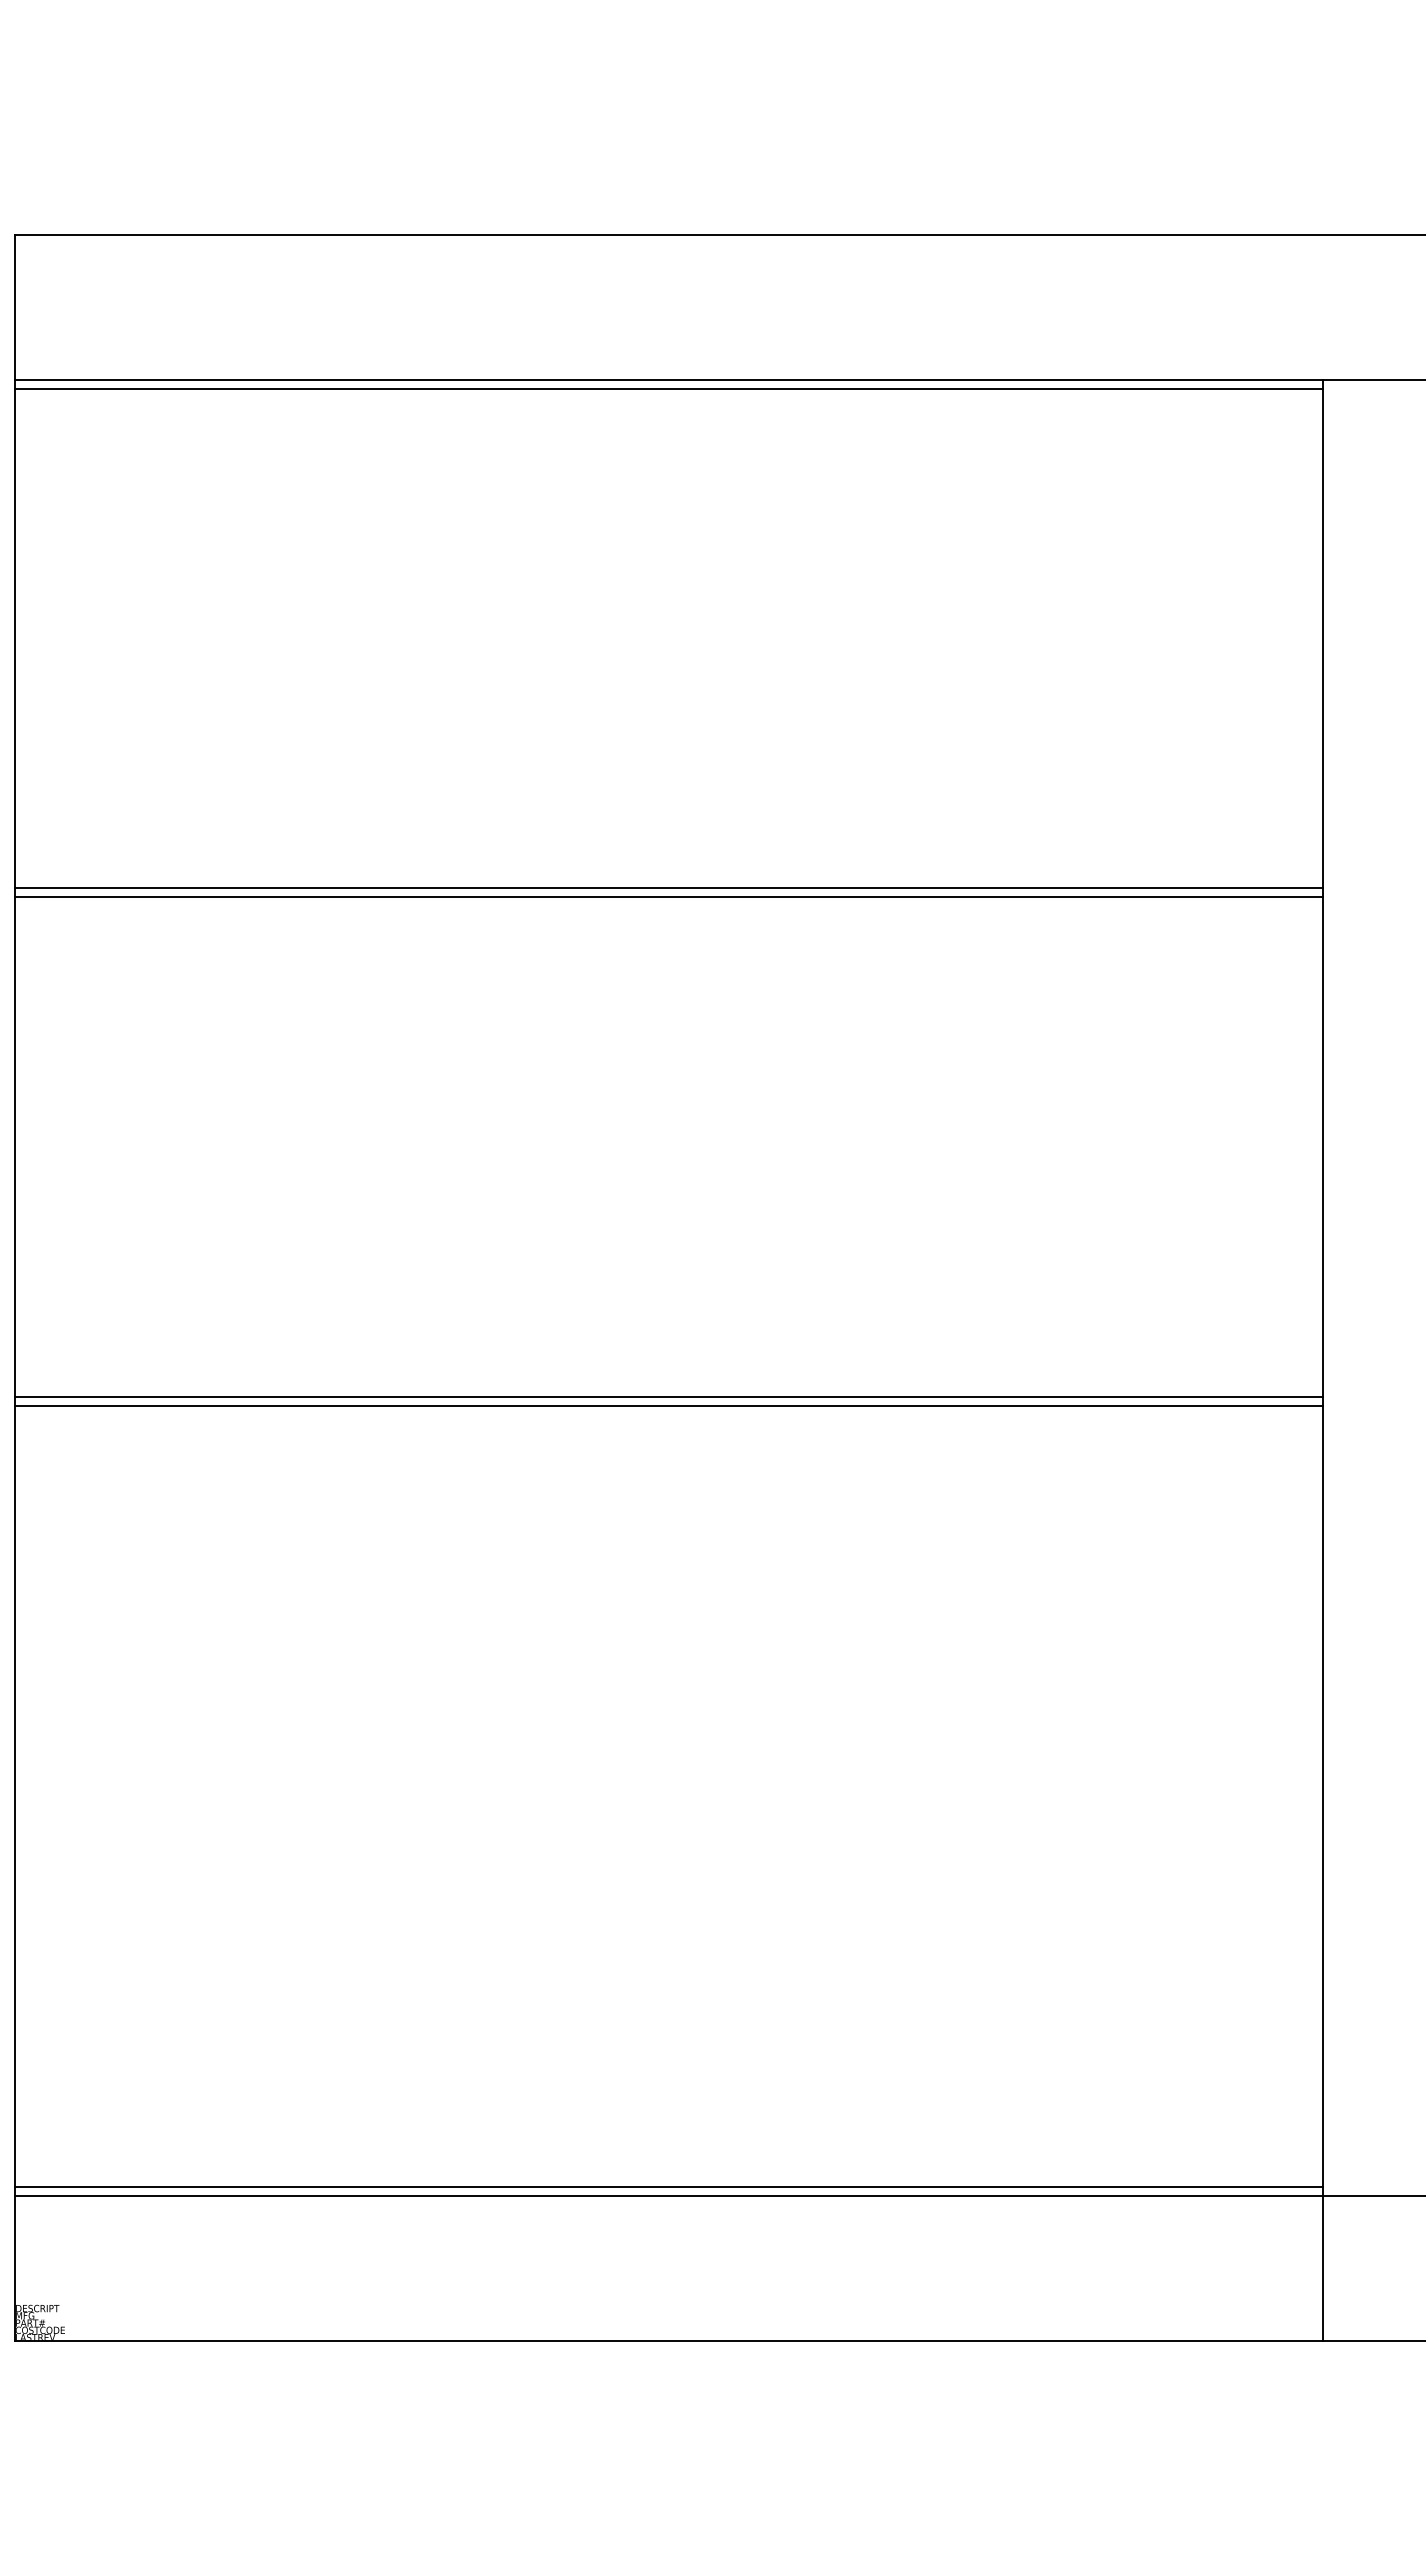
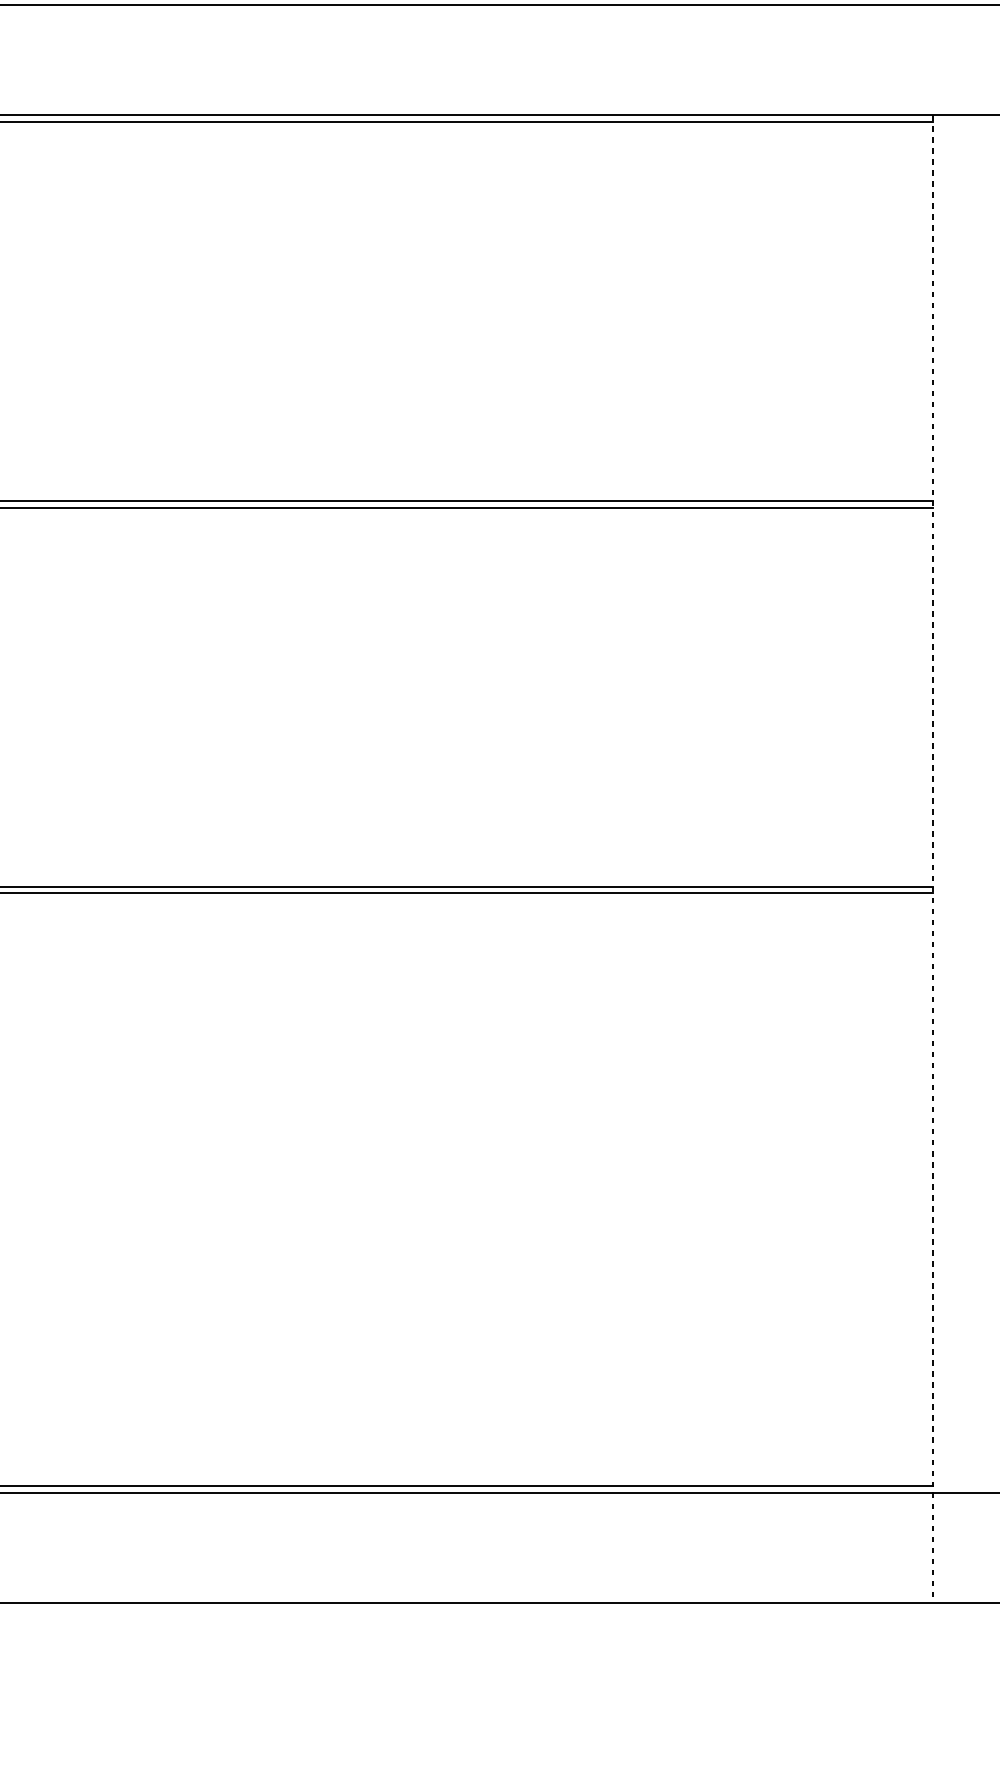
line: (1322, 1360) -> (933, 858), solid -> dashed

